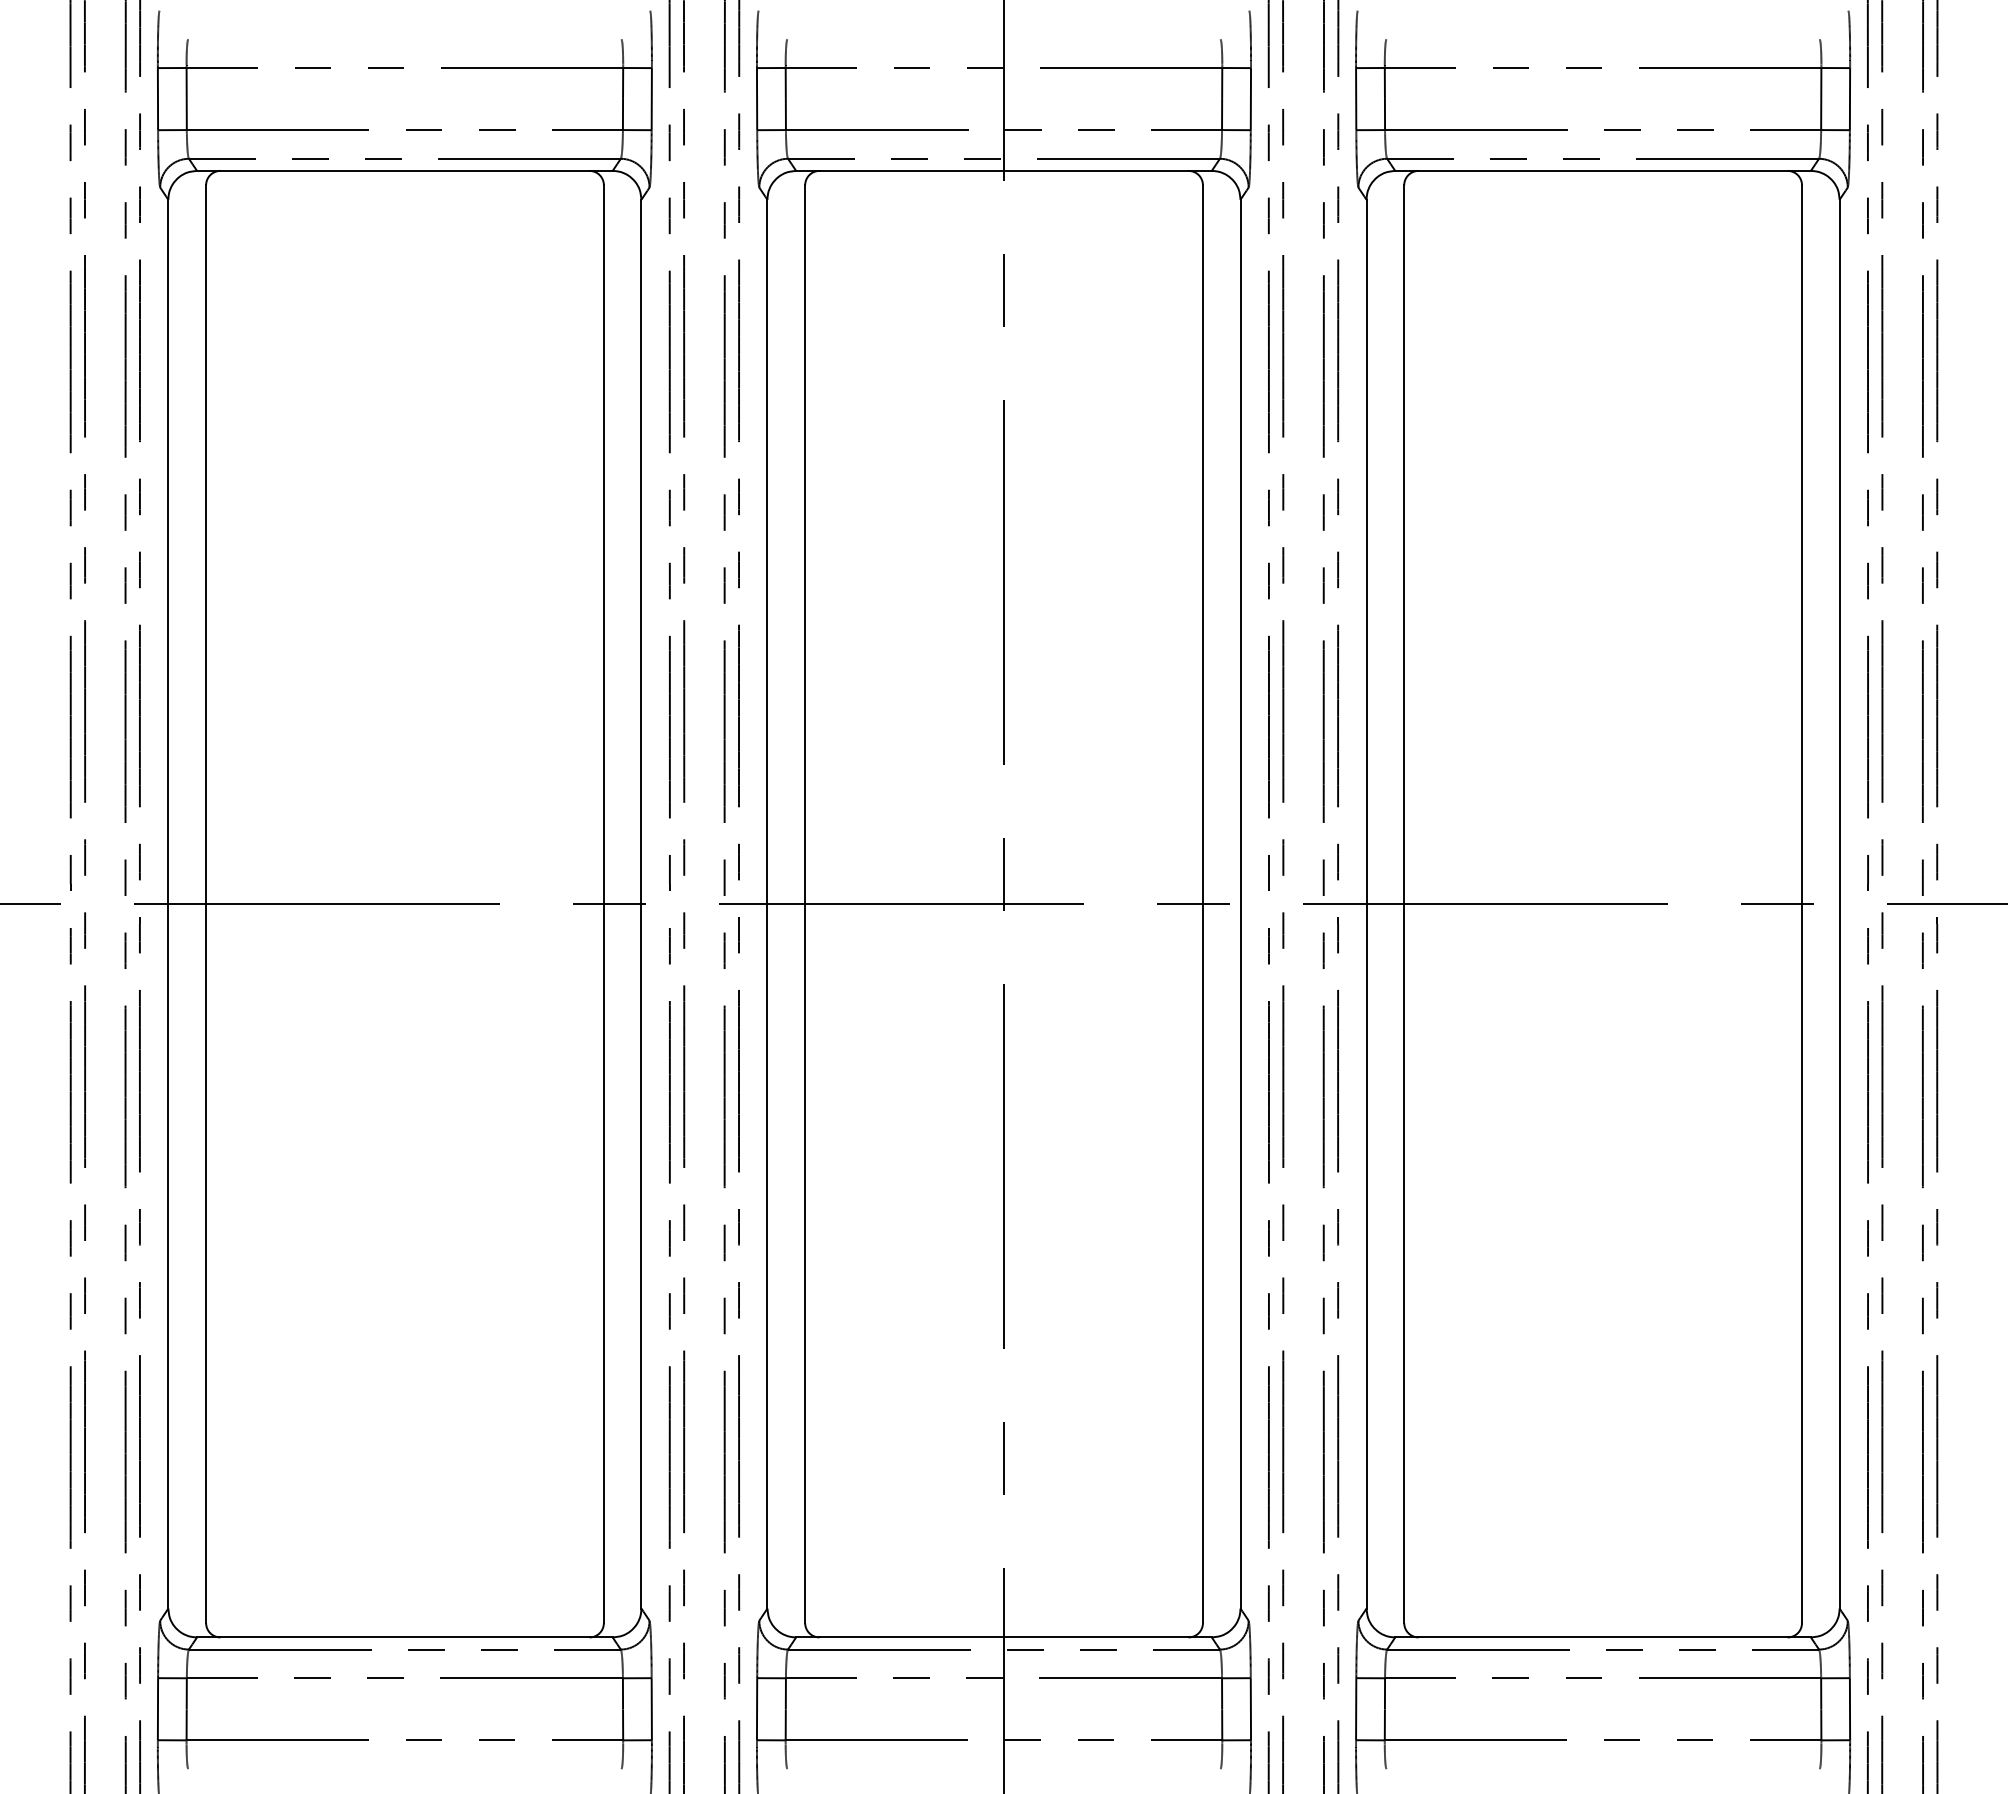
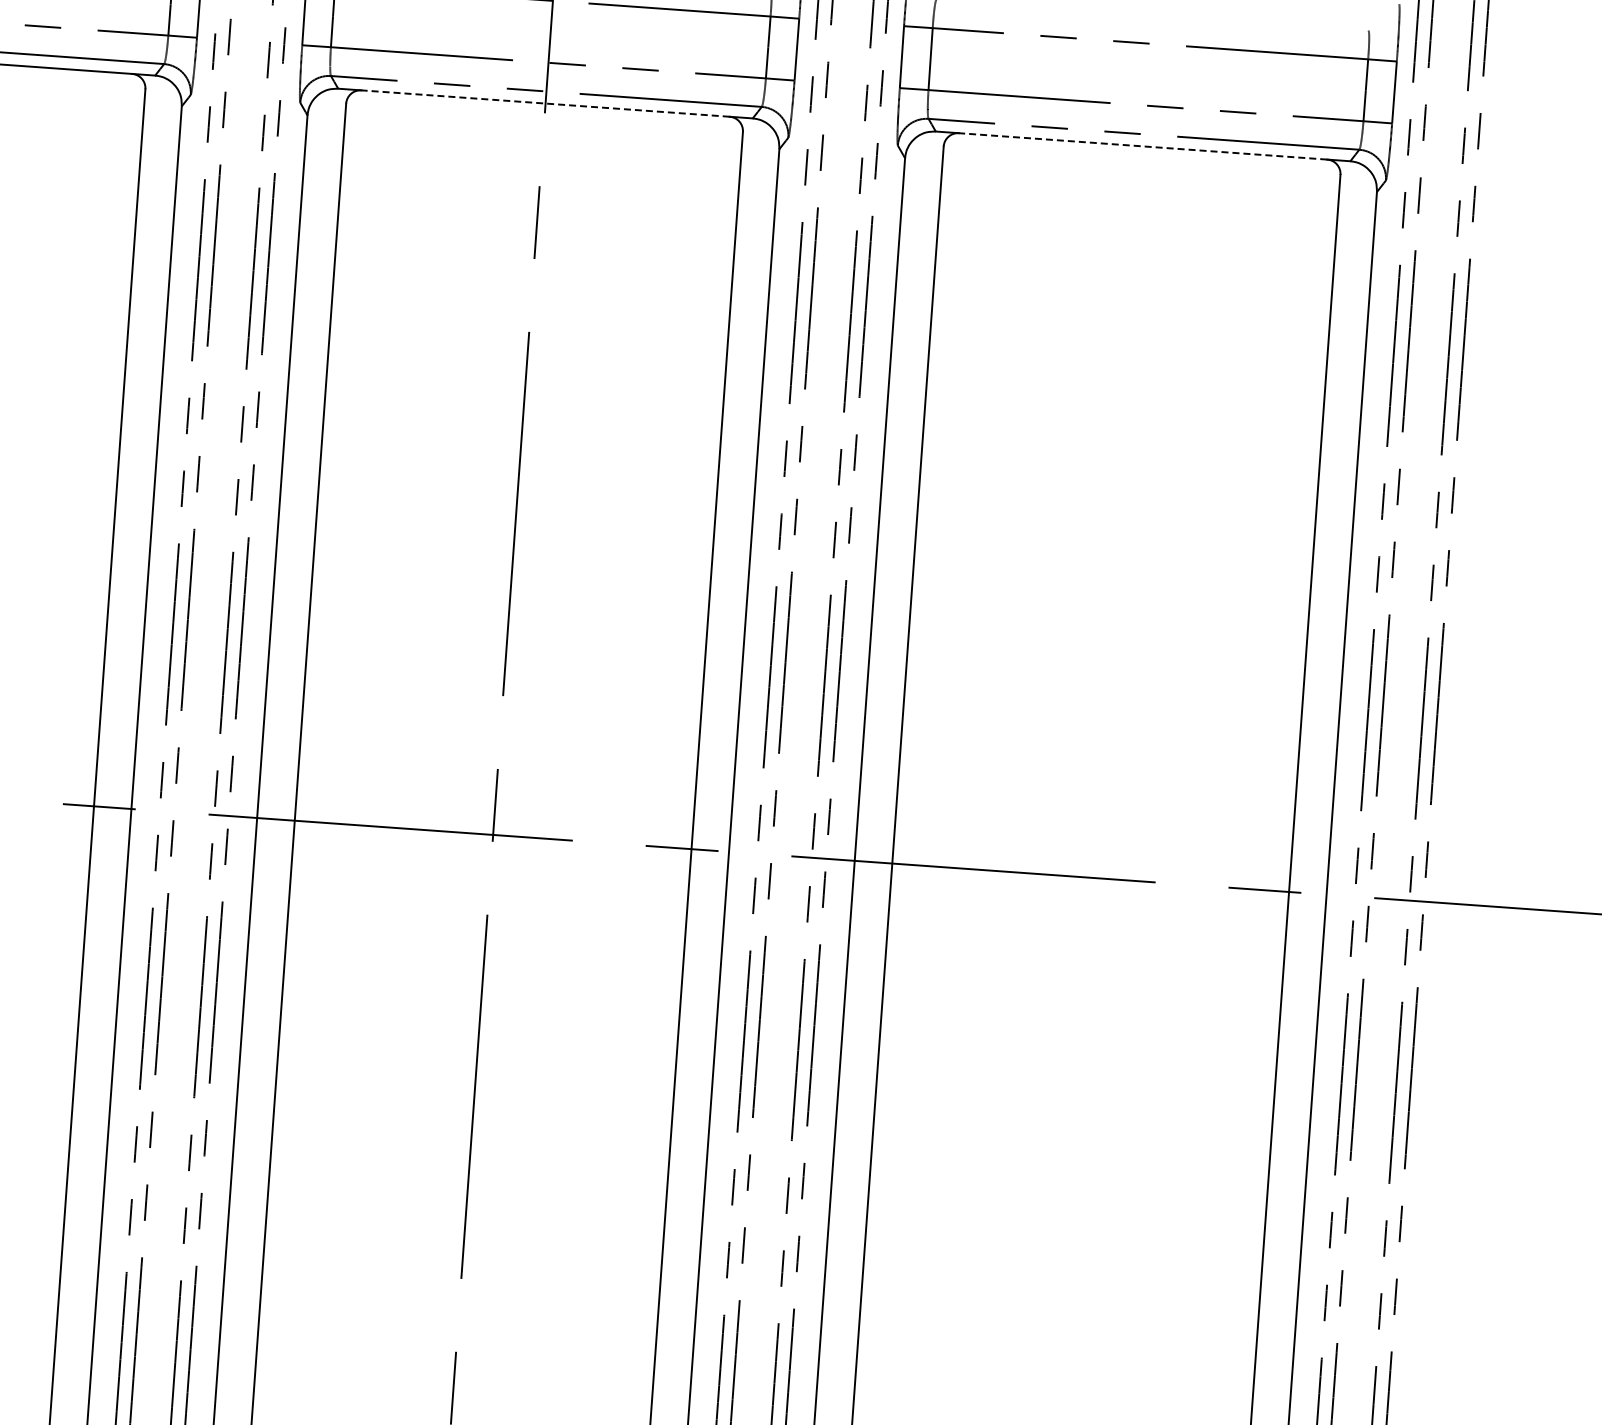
line: (1004, 170) -> (546, 103), solid -> dashed
line: (1603, 170) -> (1143, 146), solid -> dashed

